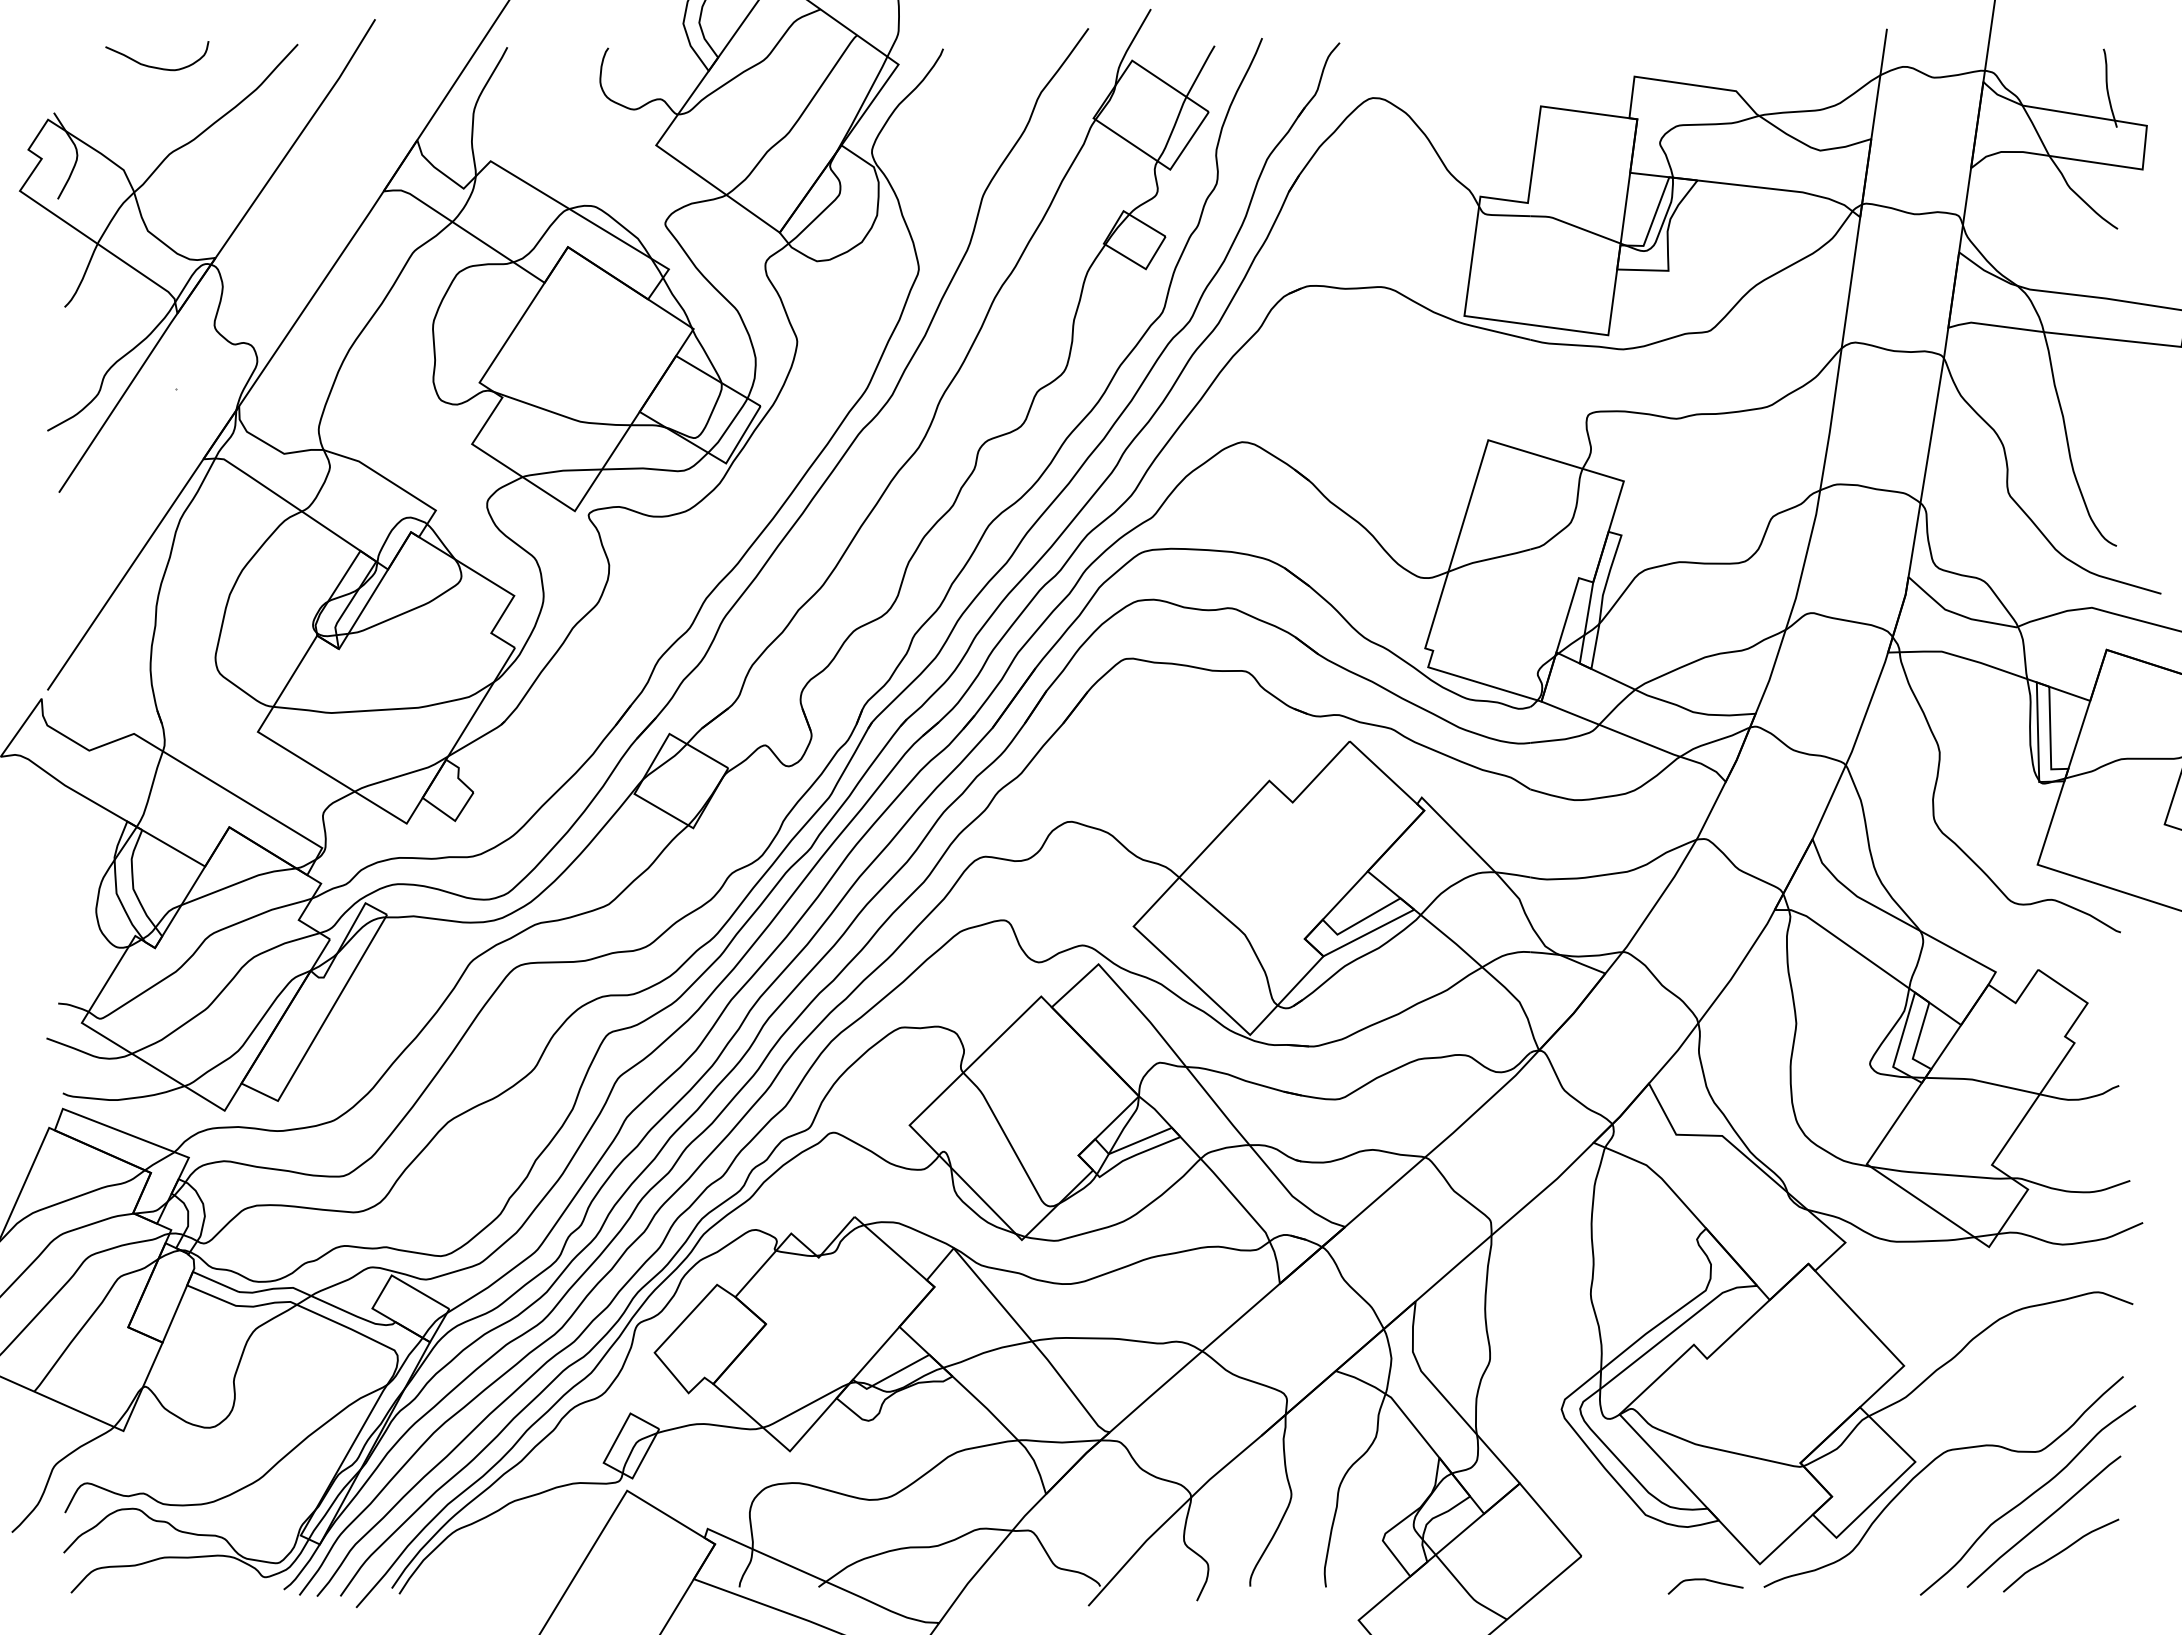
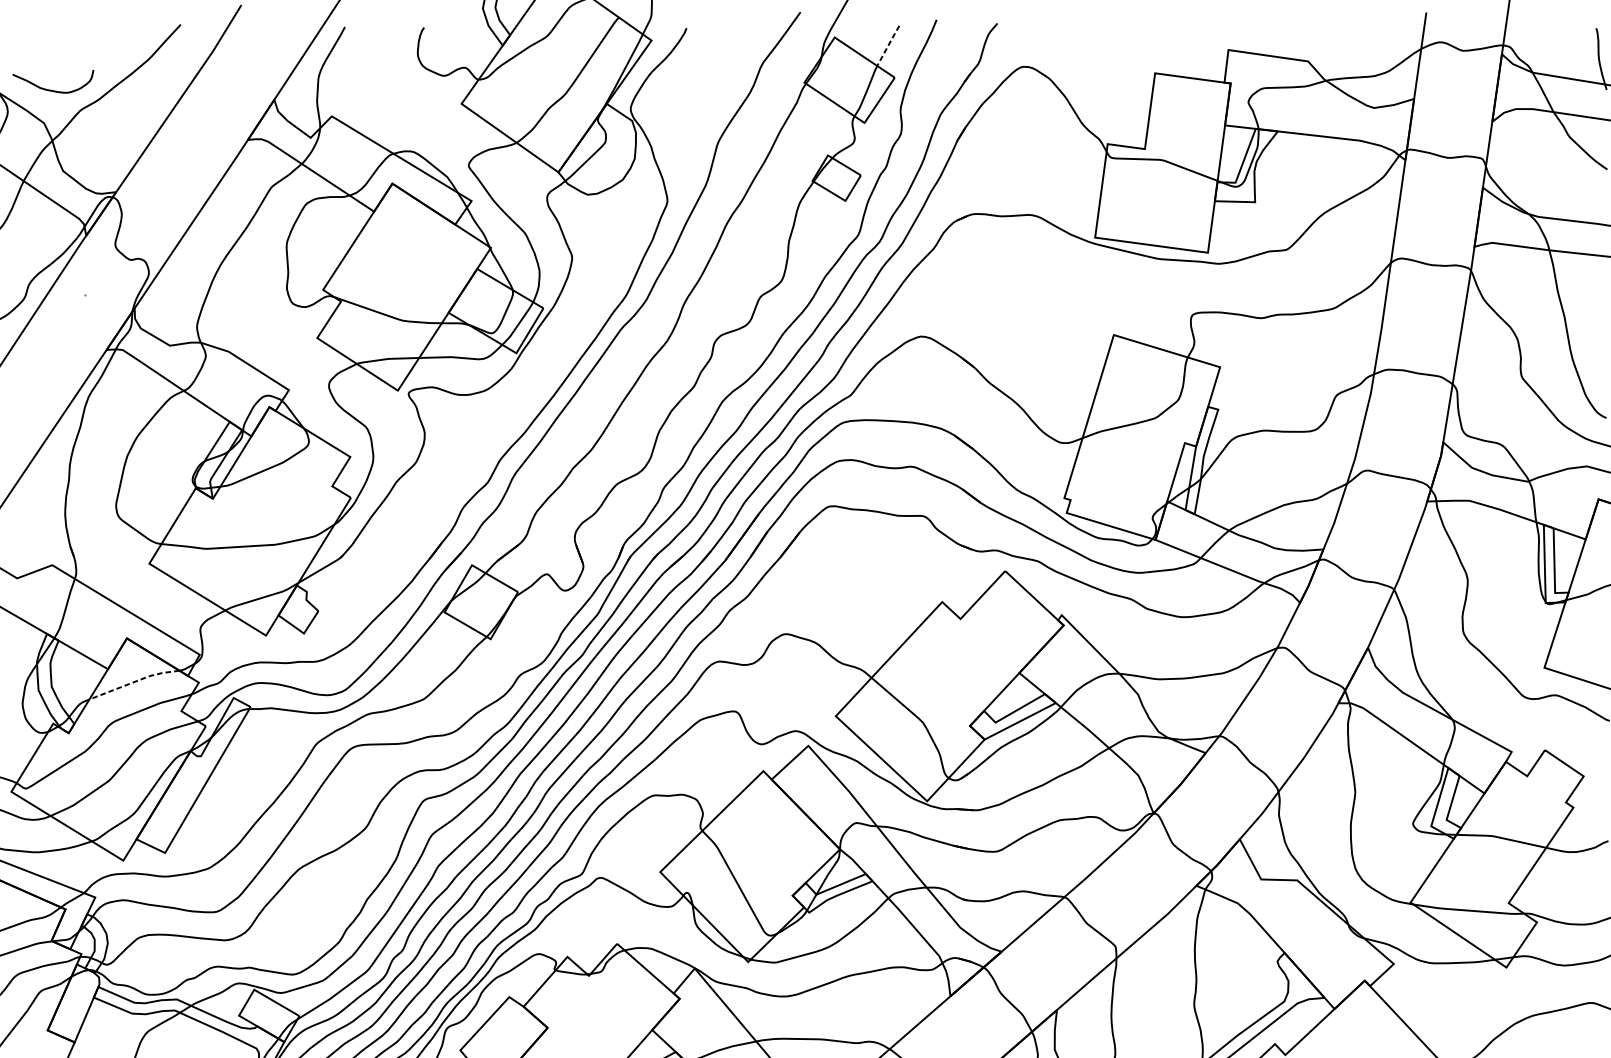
curve: (155, 66) -> (51, 89), moved
line: (1200, 70) -> (888, 45), solid -> dashed
line: (239, 882) -> (134, 681), solid -> dashed

